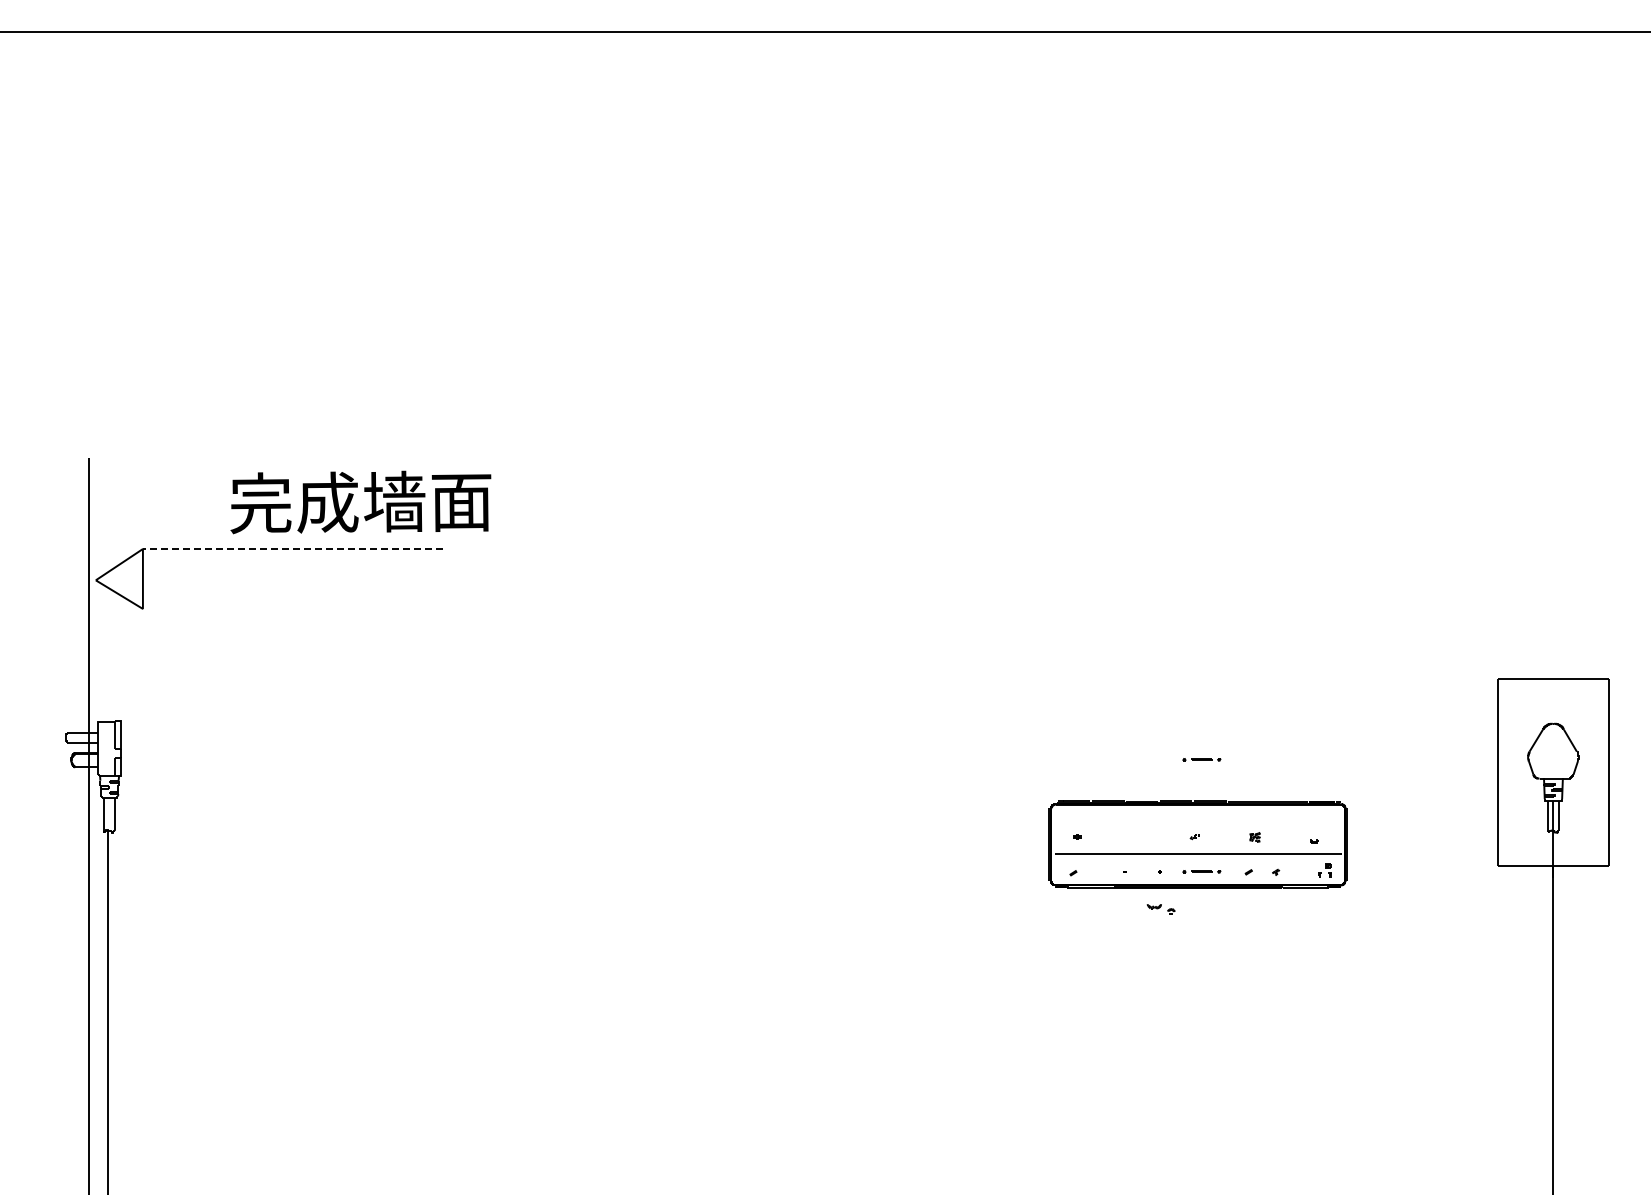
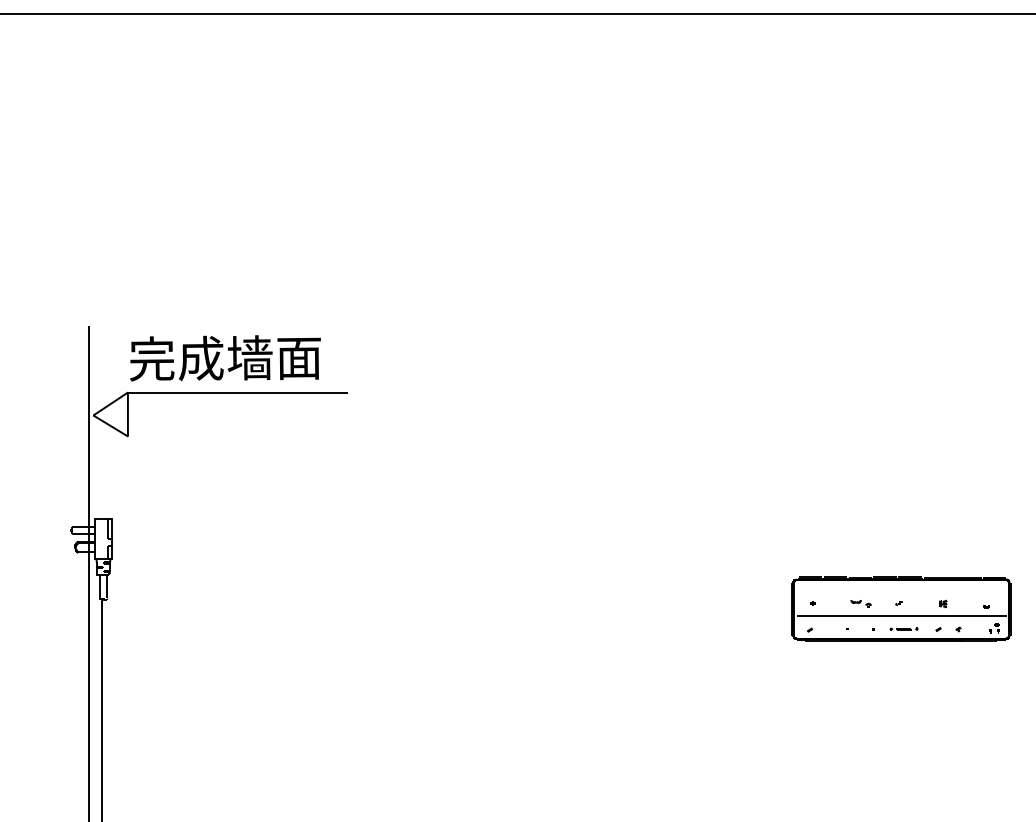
text: (360, 502) -> (225, 358), moved
line: (292, 549) -> (237, 392), dashed -> solid
part: (1201, 759) -> (903, 546), removed
part: (1160, 909) -> (860, 603), moved

